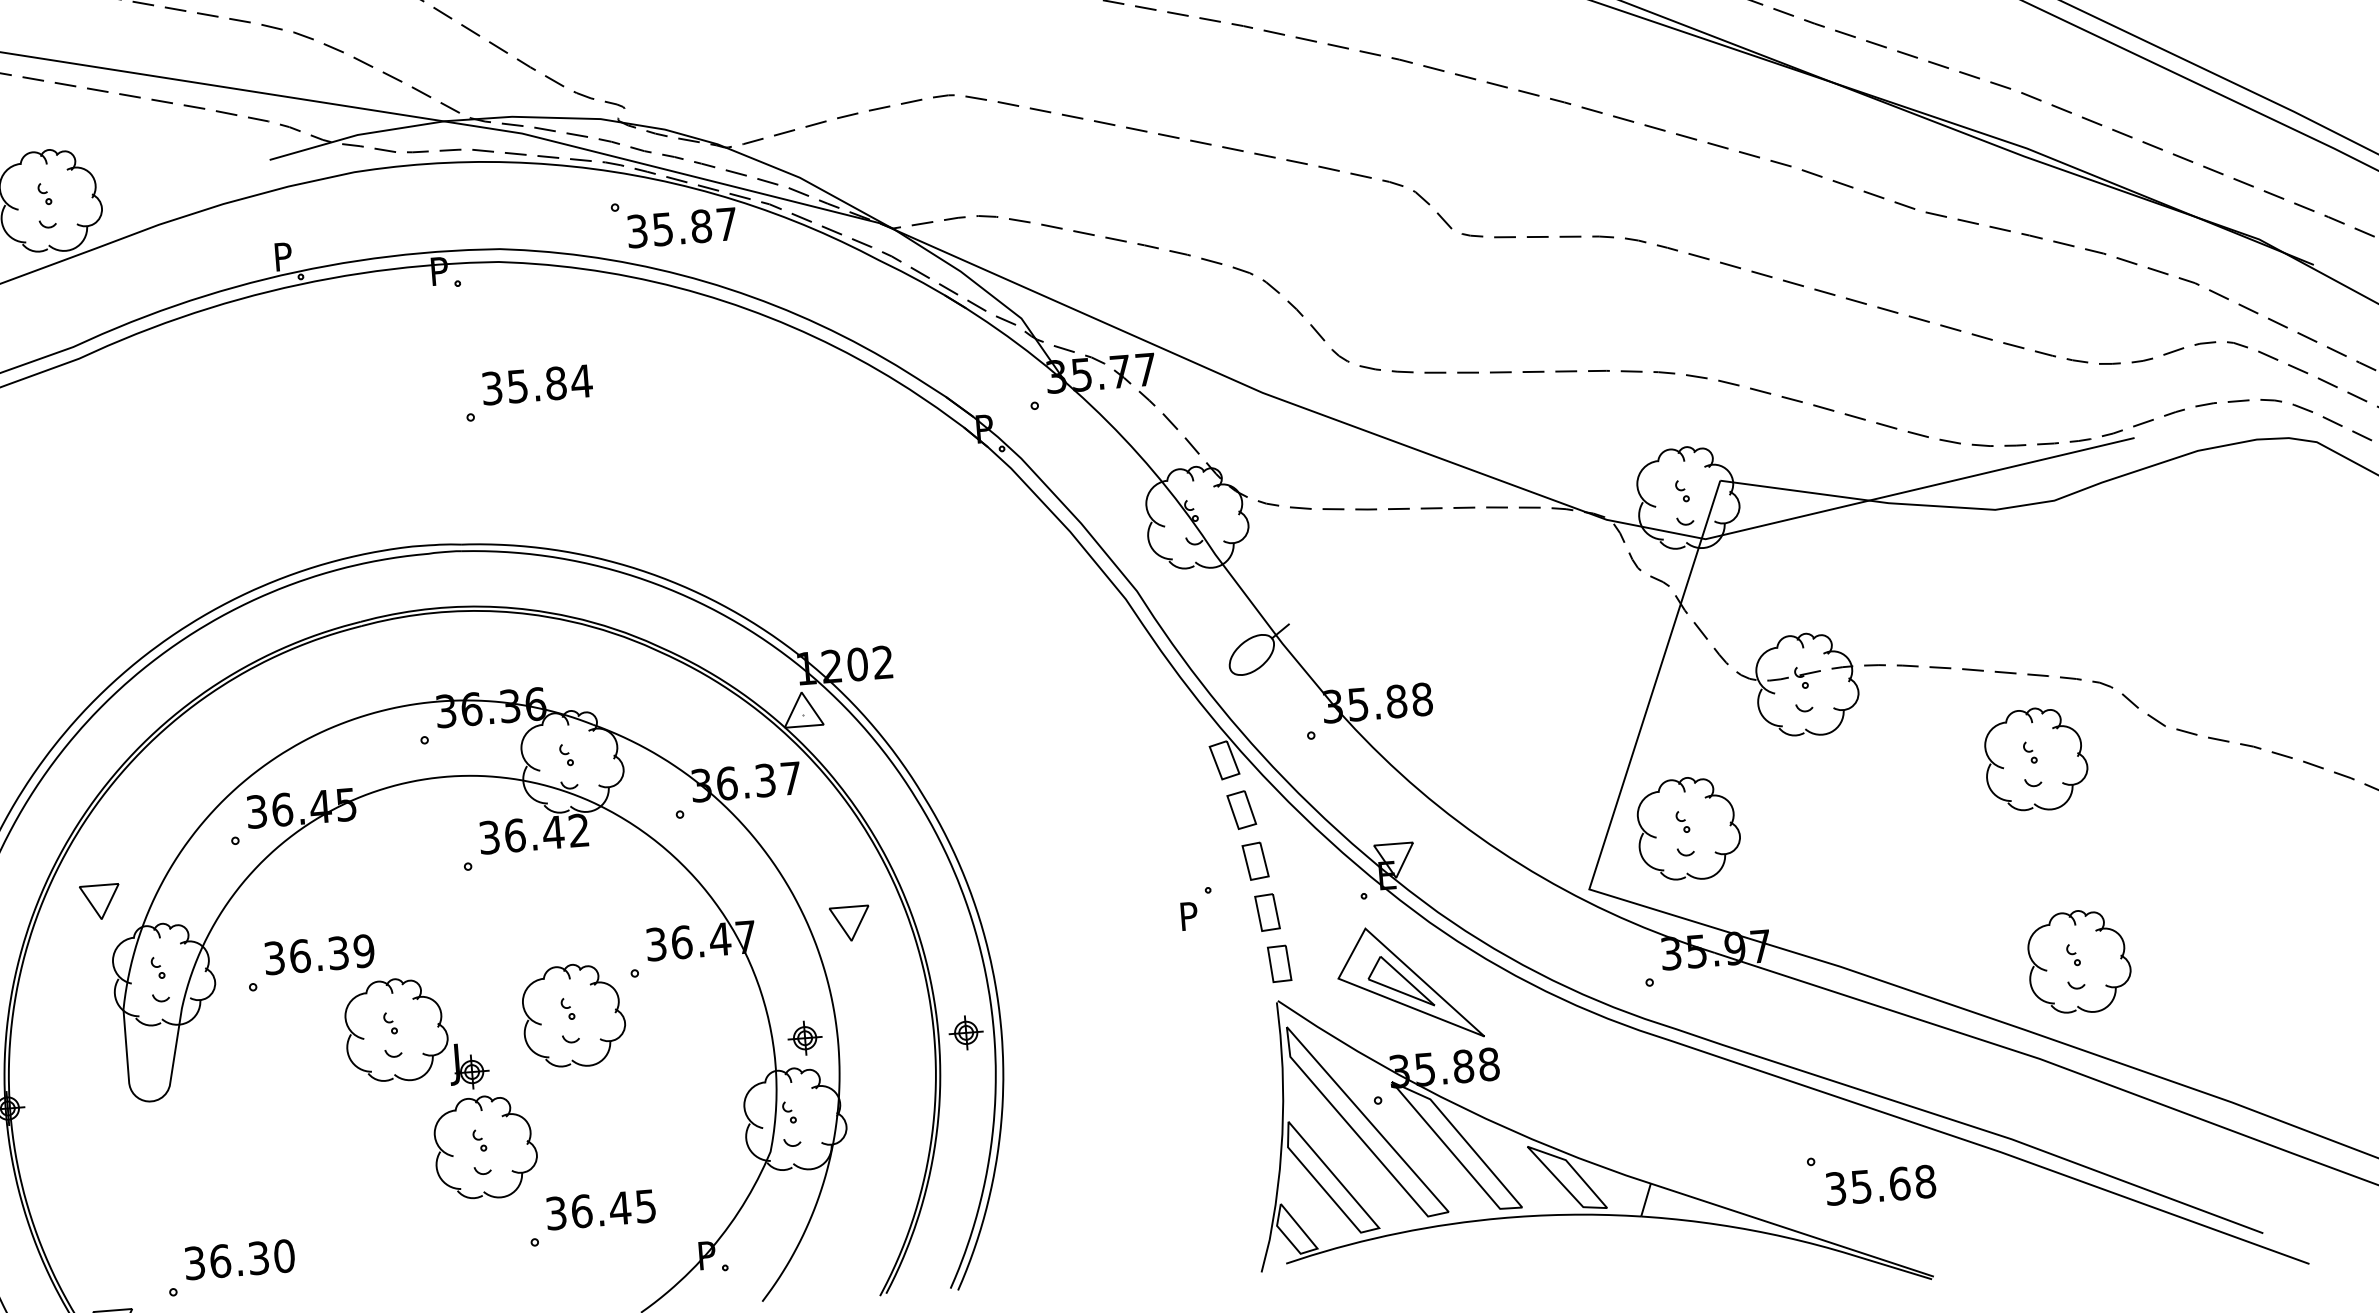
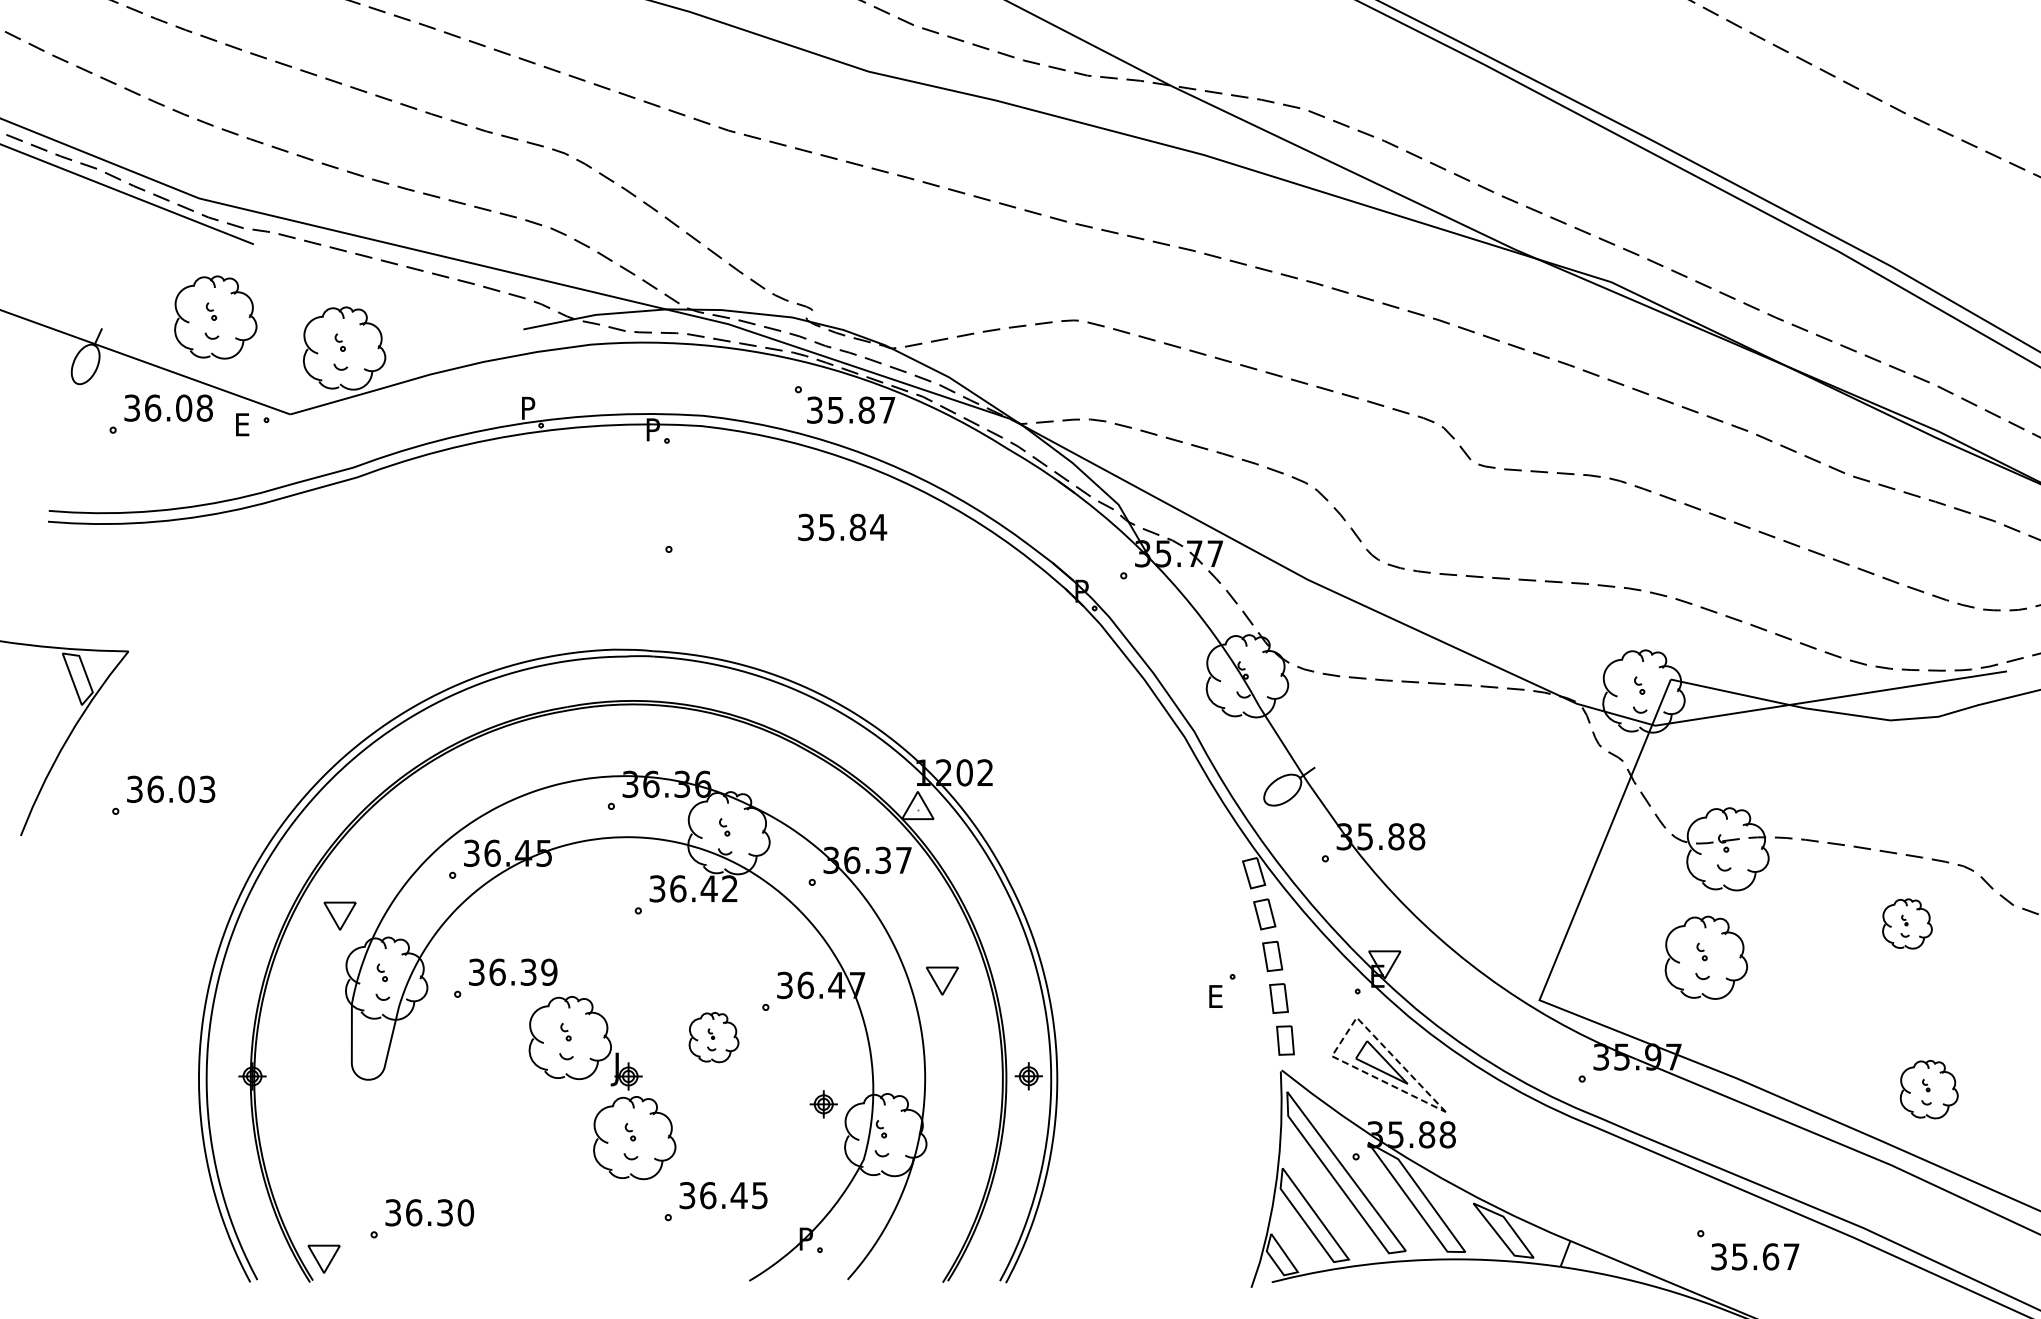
text: (537, 384) -> (842, 527), moved
part: (2036, 758) -> (1907, 923), size x0.6
part: (1687, 828) -> (1705, 957), moved
text: (1191, 916) -> (1217, 996), P -> E
line: (1352, 953) -> (1344, 1036), solid -> dashed
part: (2078, 961) -> (1928, 1089), size x0.7
part: (573, 1015) -> (713, 1037), size x0.6
part: (804, 1038) -> (823, 1104), moved
text: (1925, 1181) -> (1791, 1256), 35.68 -> 35.67

